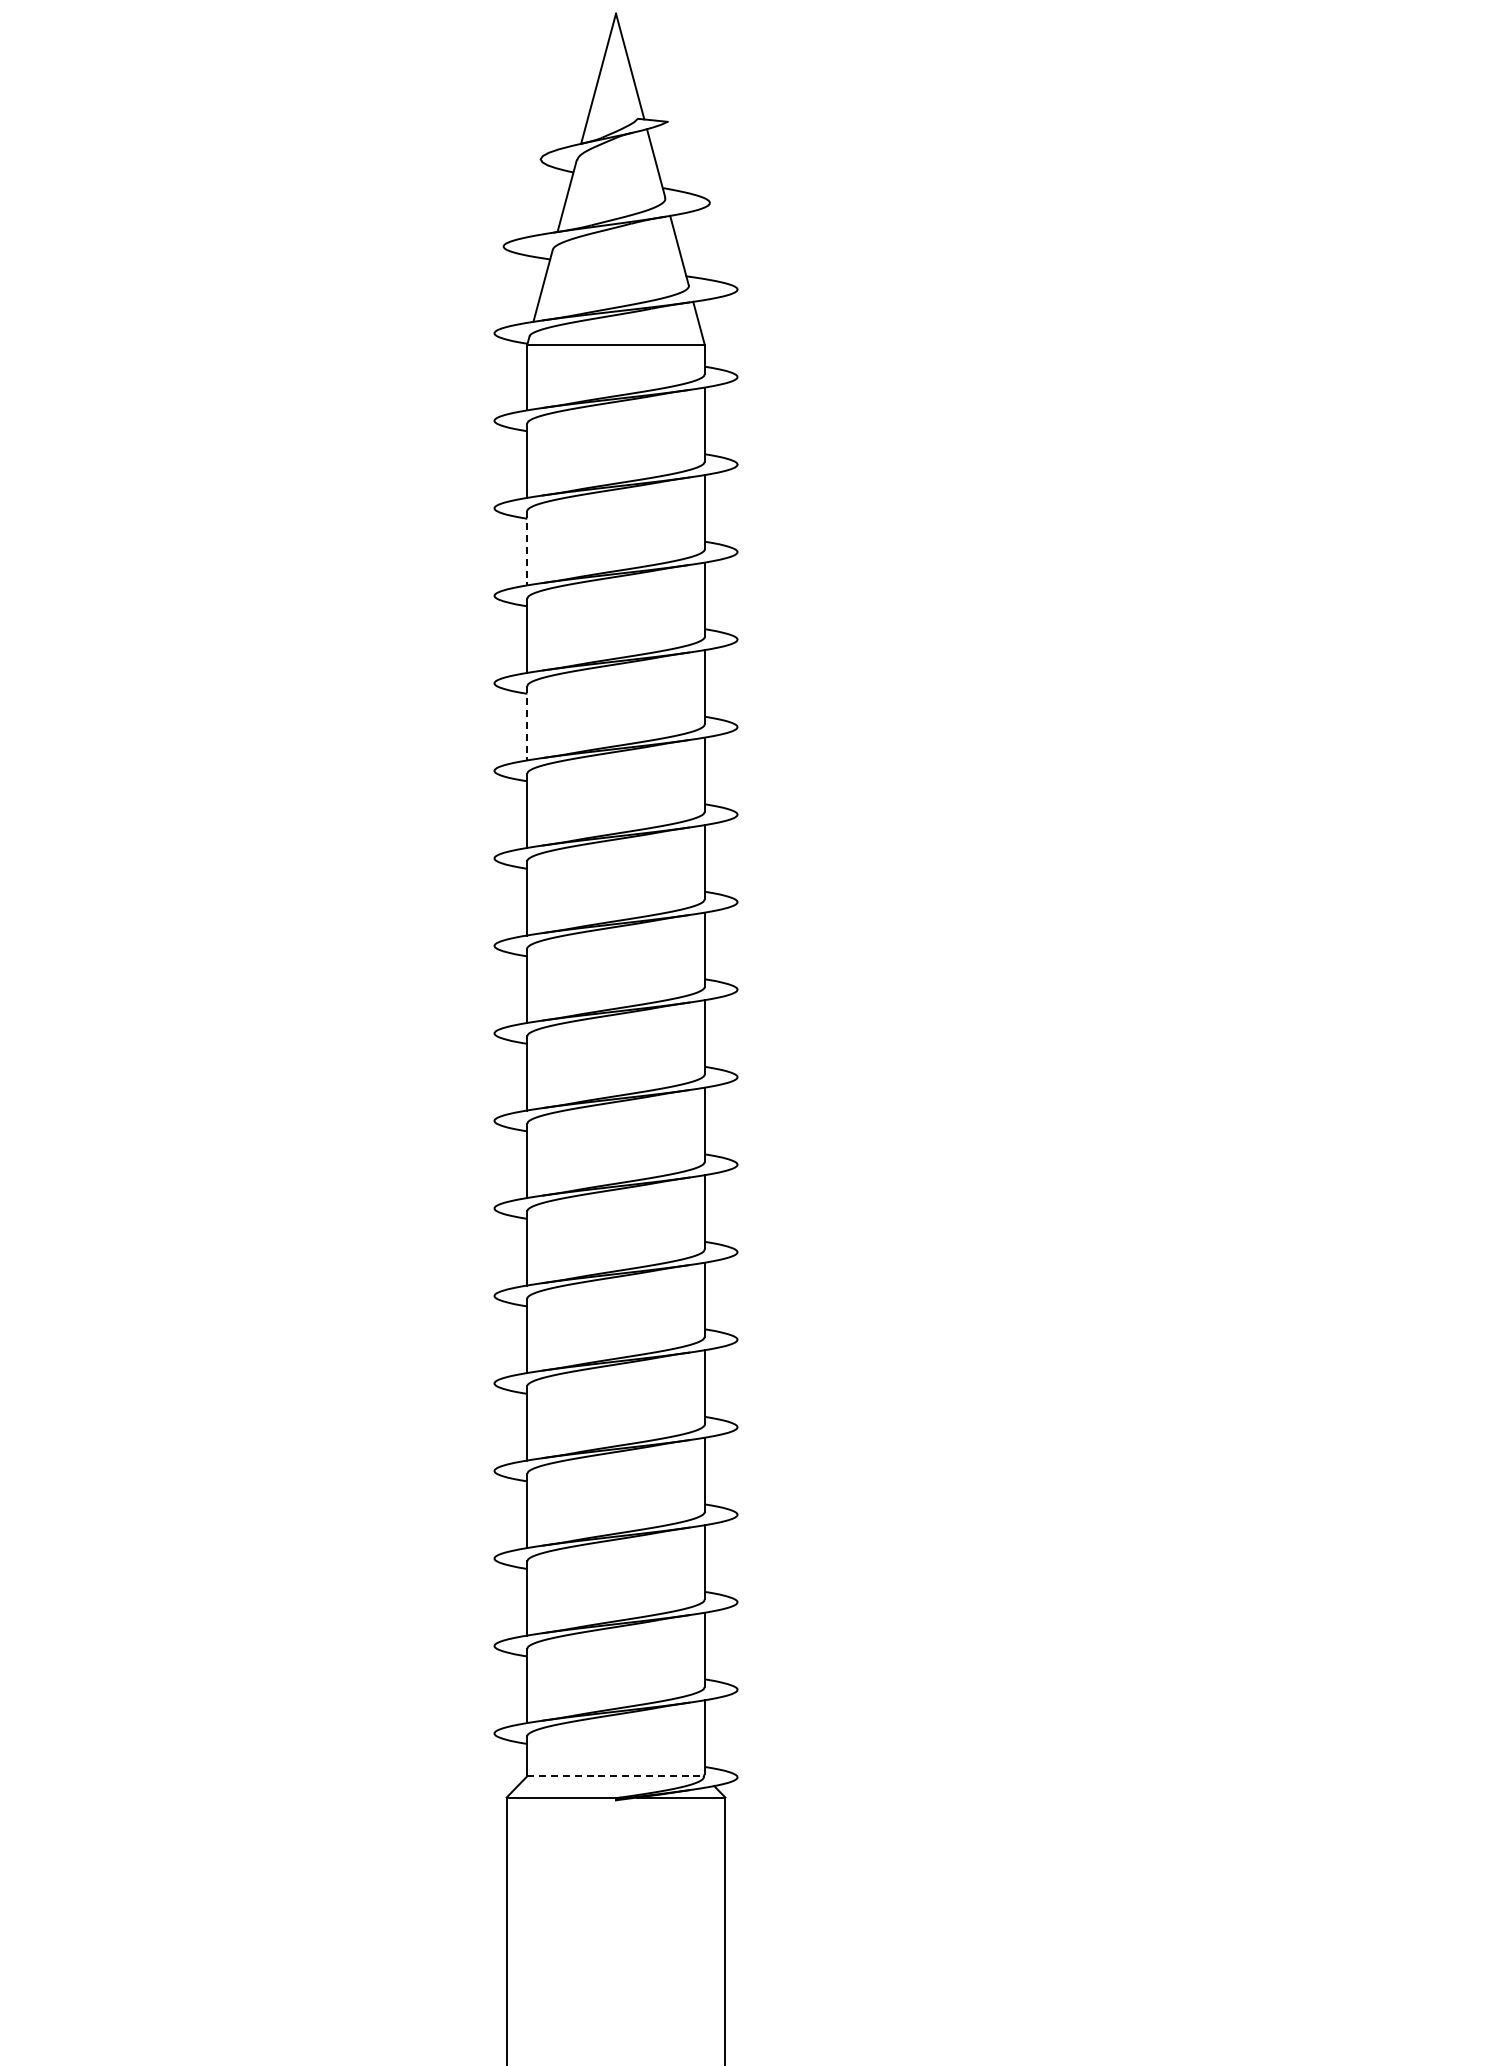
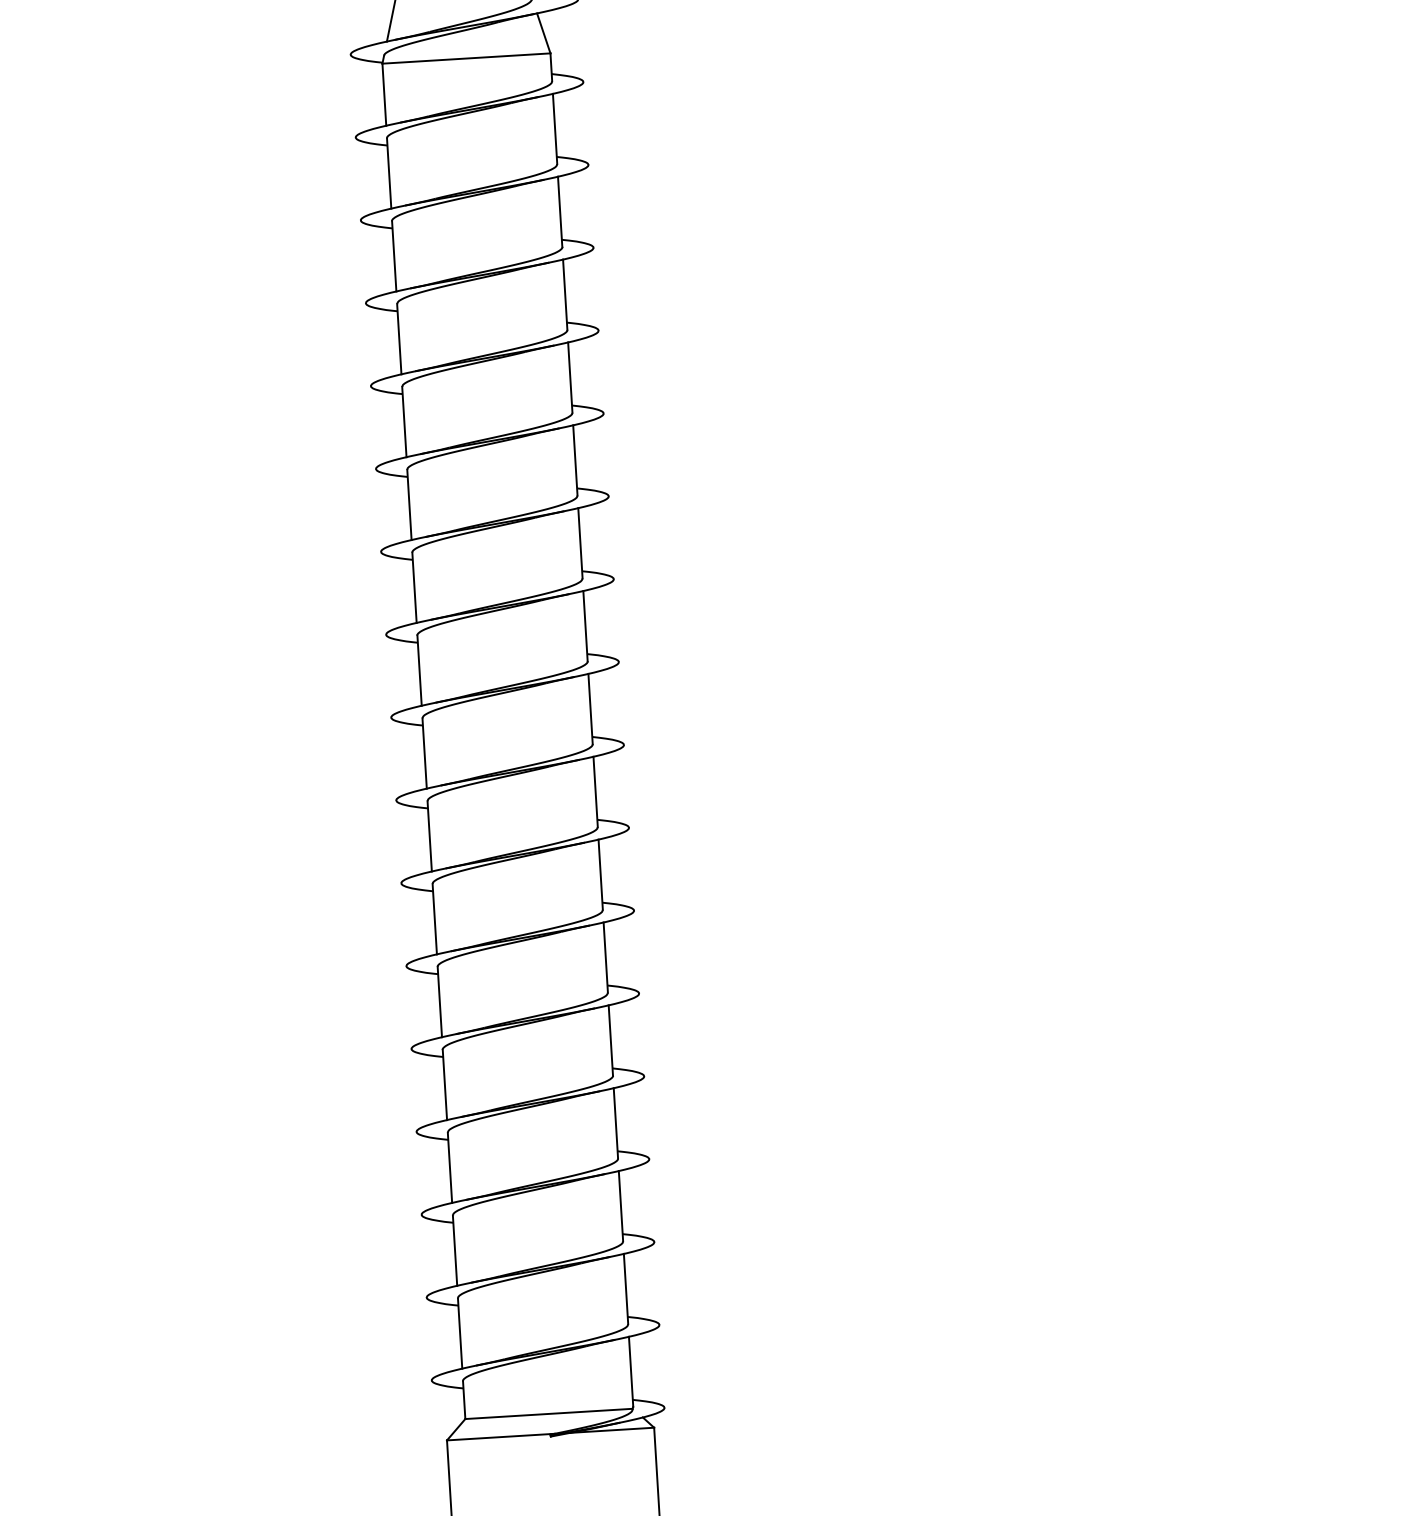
line: (527, 548) -> (394, 256), dashed -> solid
line: (527, 723) -> (404, 422), dashed -> solid
line: (616, 1776) -> (549, 1414), dashed -> solid

